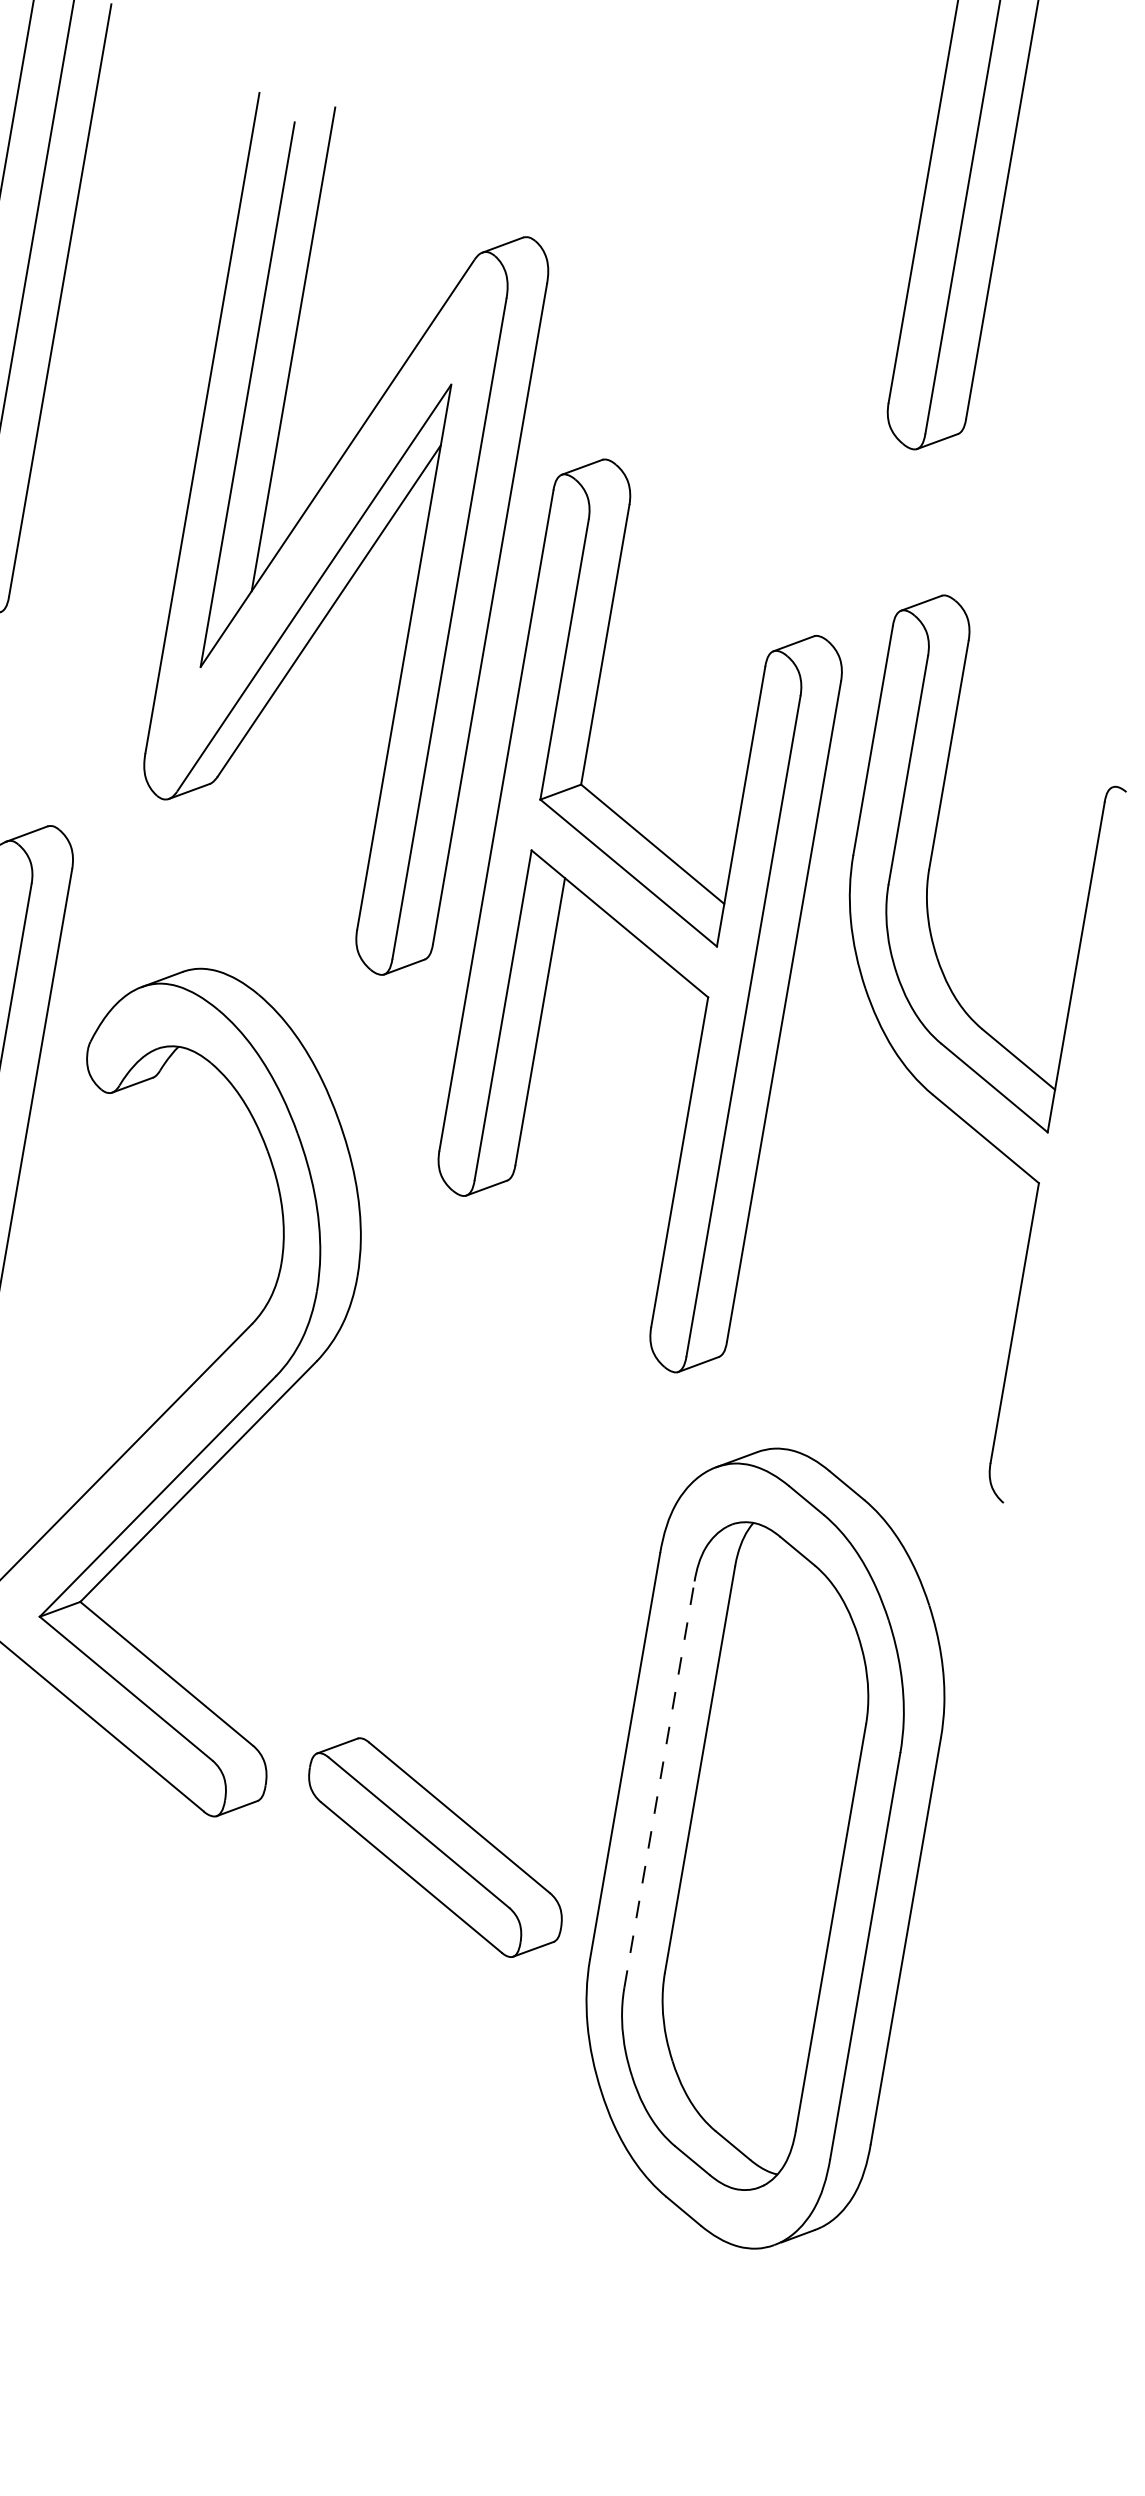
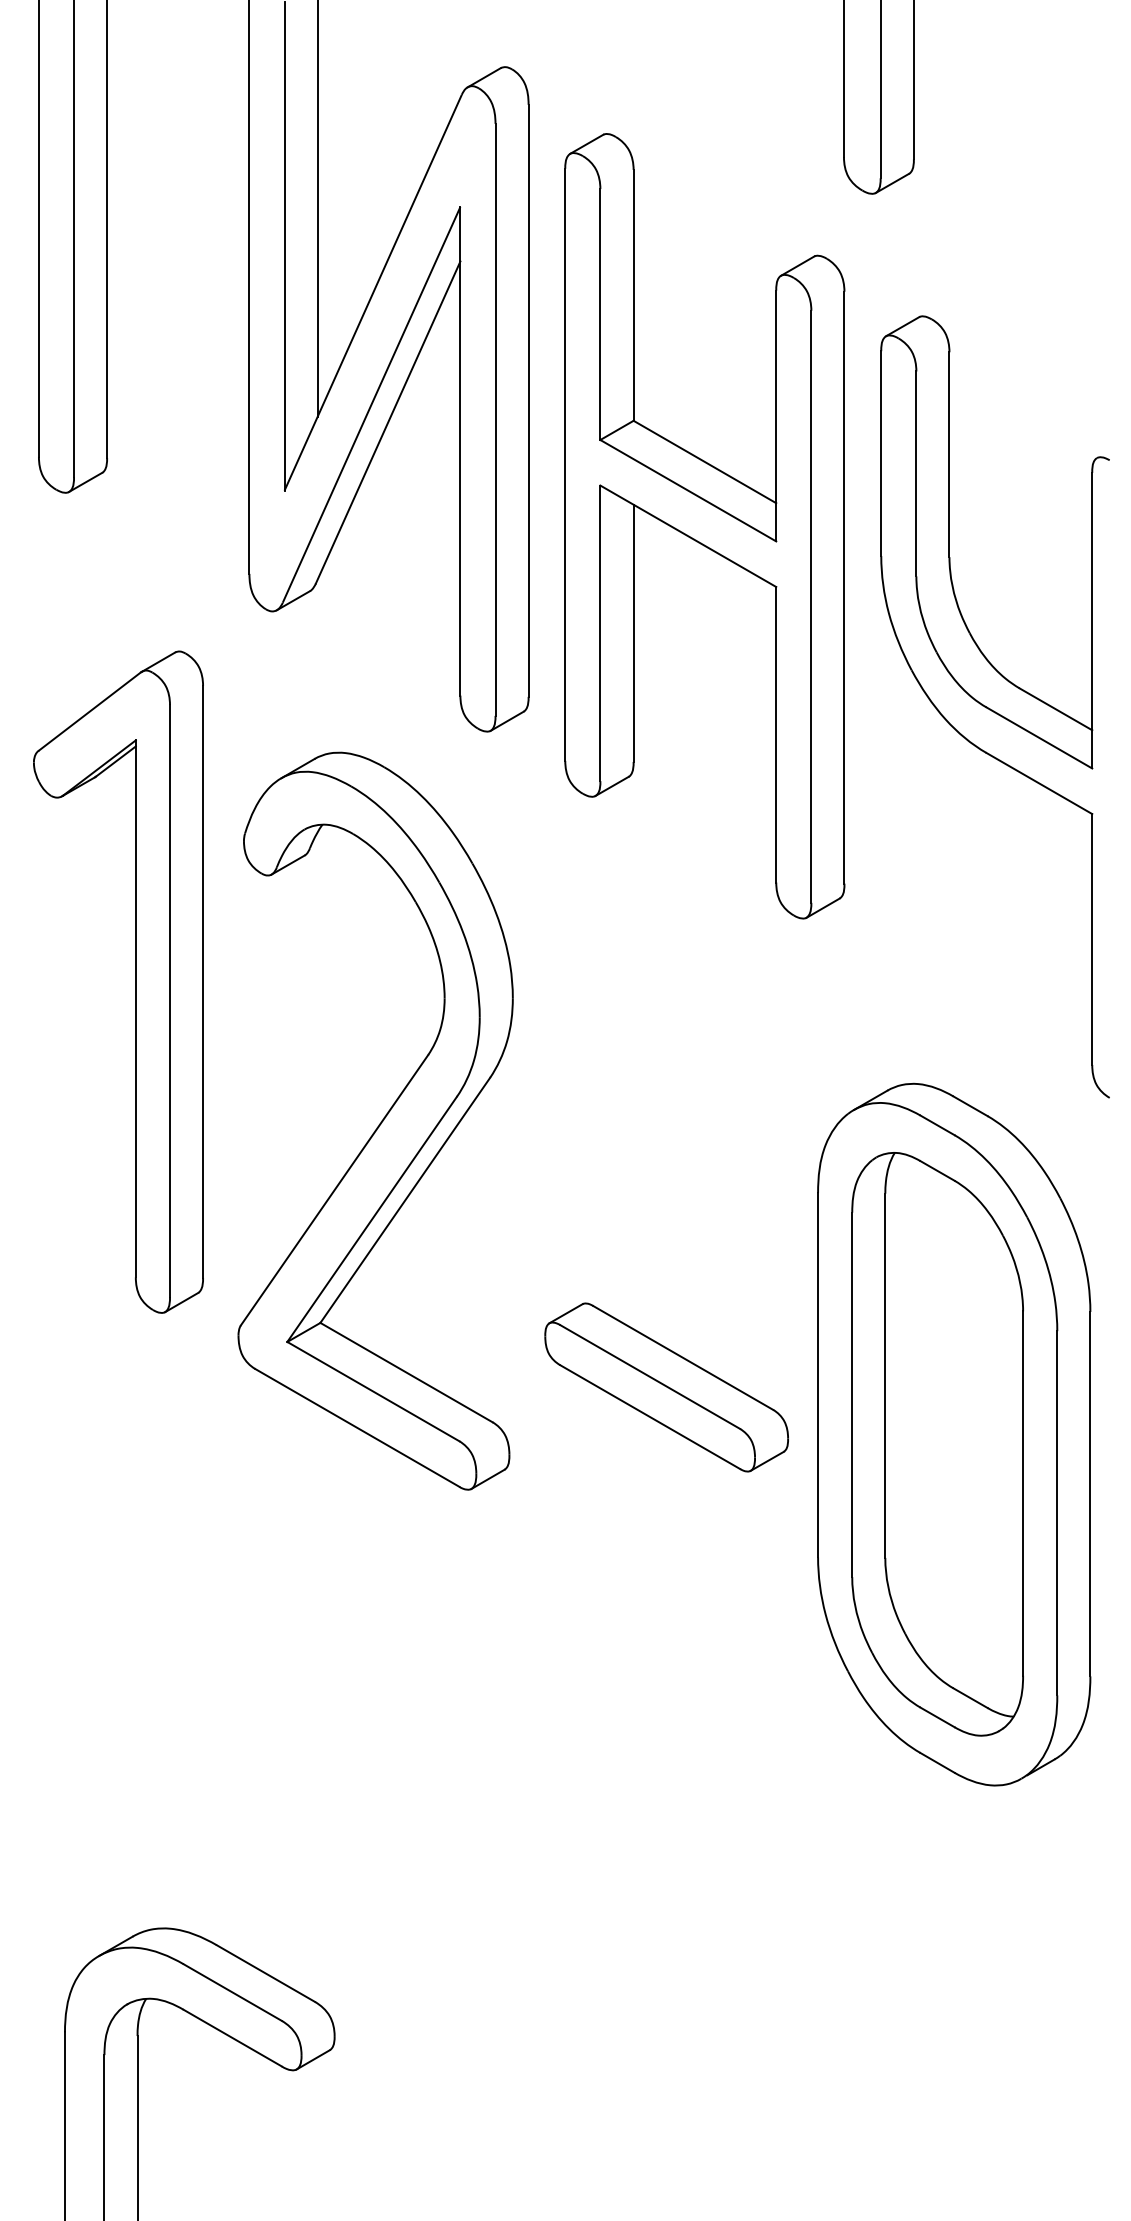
part: (639, 916) -> (704, 526), moved
line: (659, 1784) -> (852, 1394), dashed -> solid
part: (435, 1847) -> (666, 1387), moved

